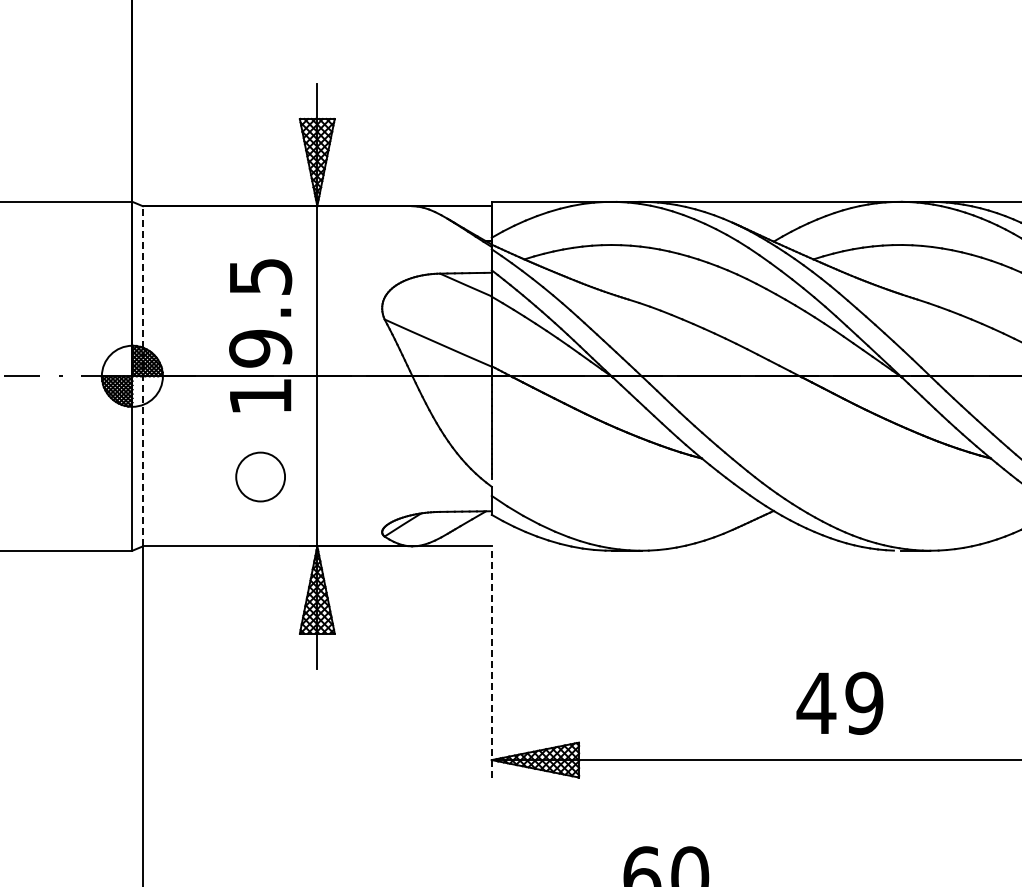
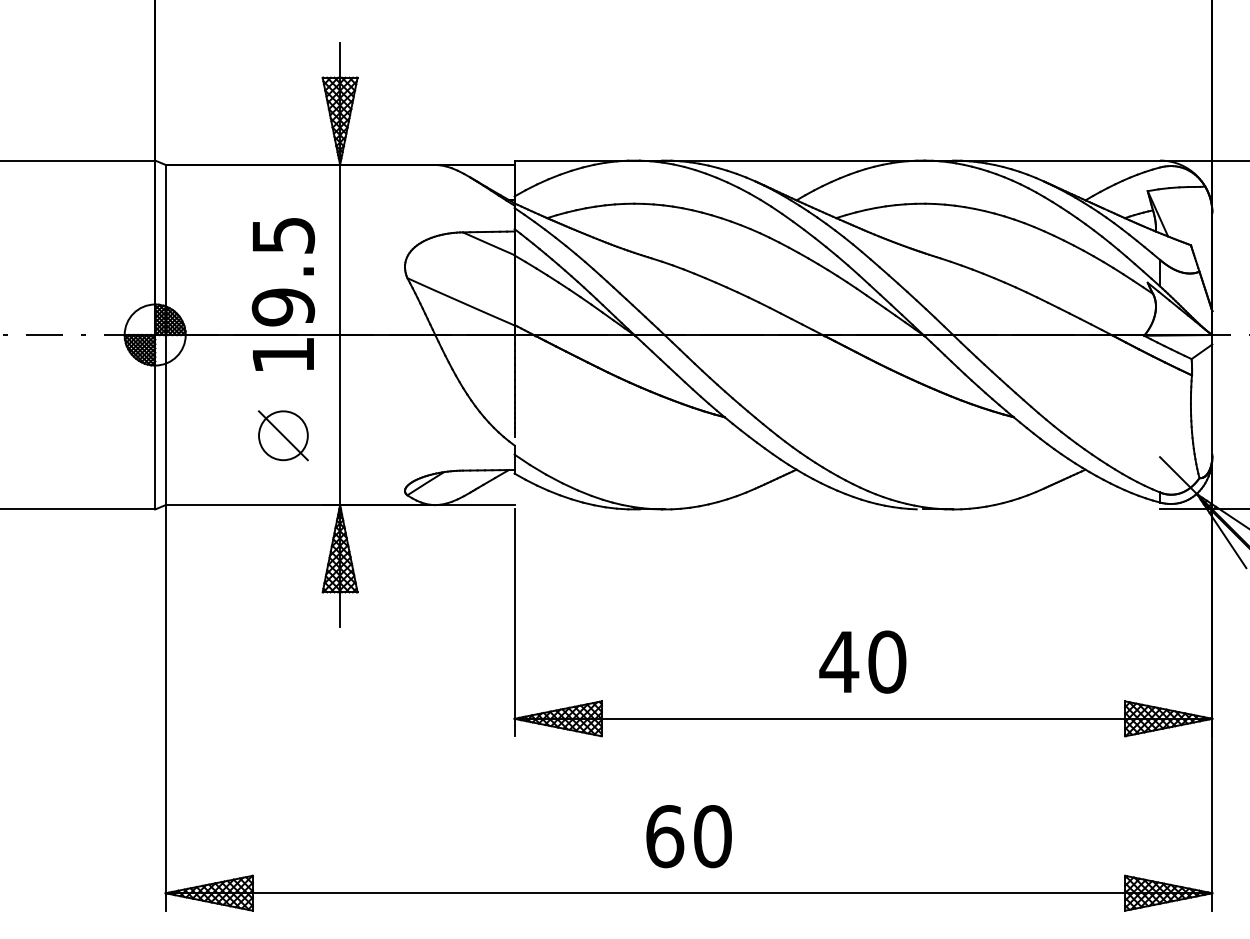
line: (142, 375) -> (165, 334), dashed -> solid
line: (260, 476) -> (283, 435), added
line: (491, 664) -> (514, 623), dashed -> solid
text: (864, 702) -> (887, 661), 49 -> 40

